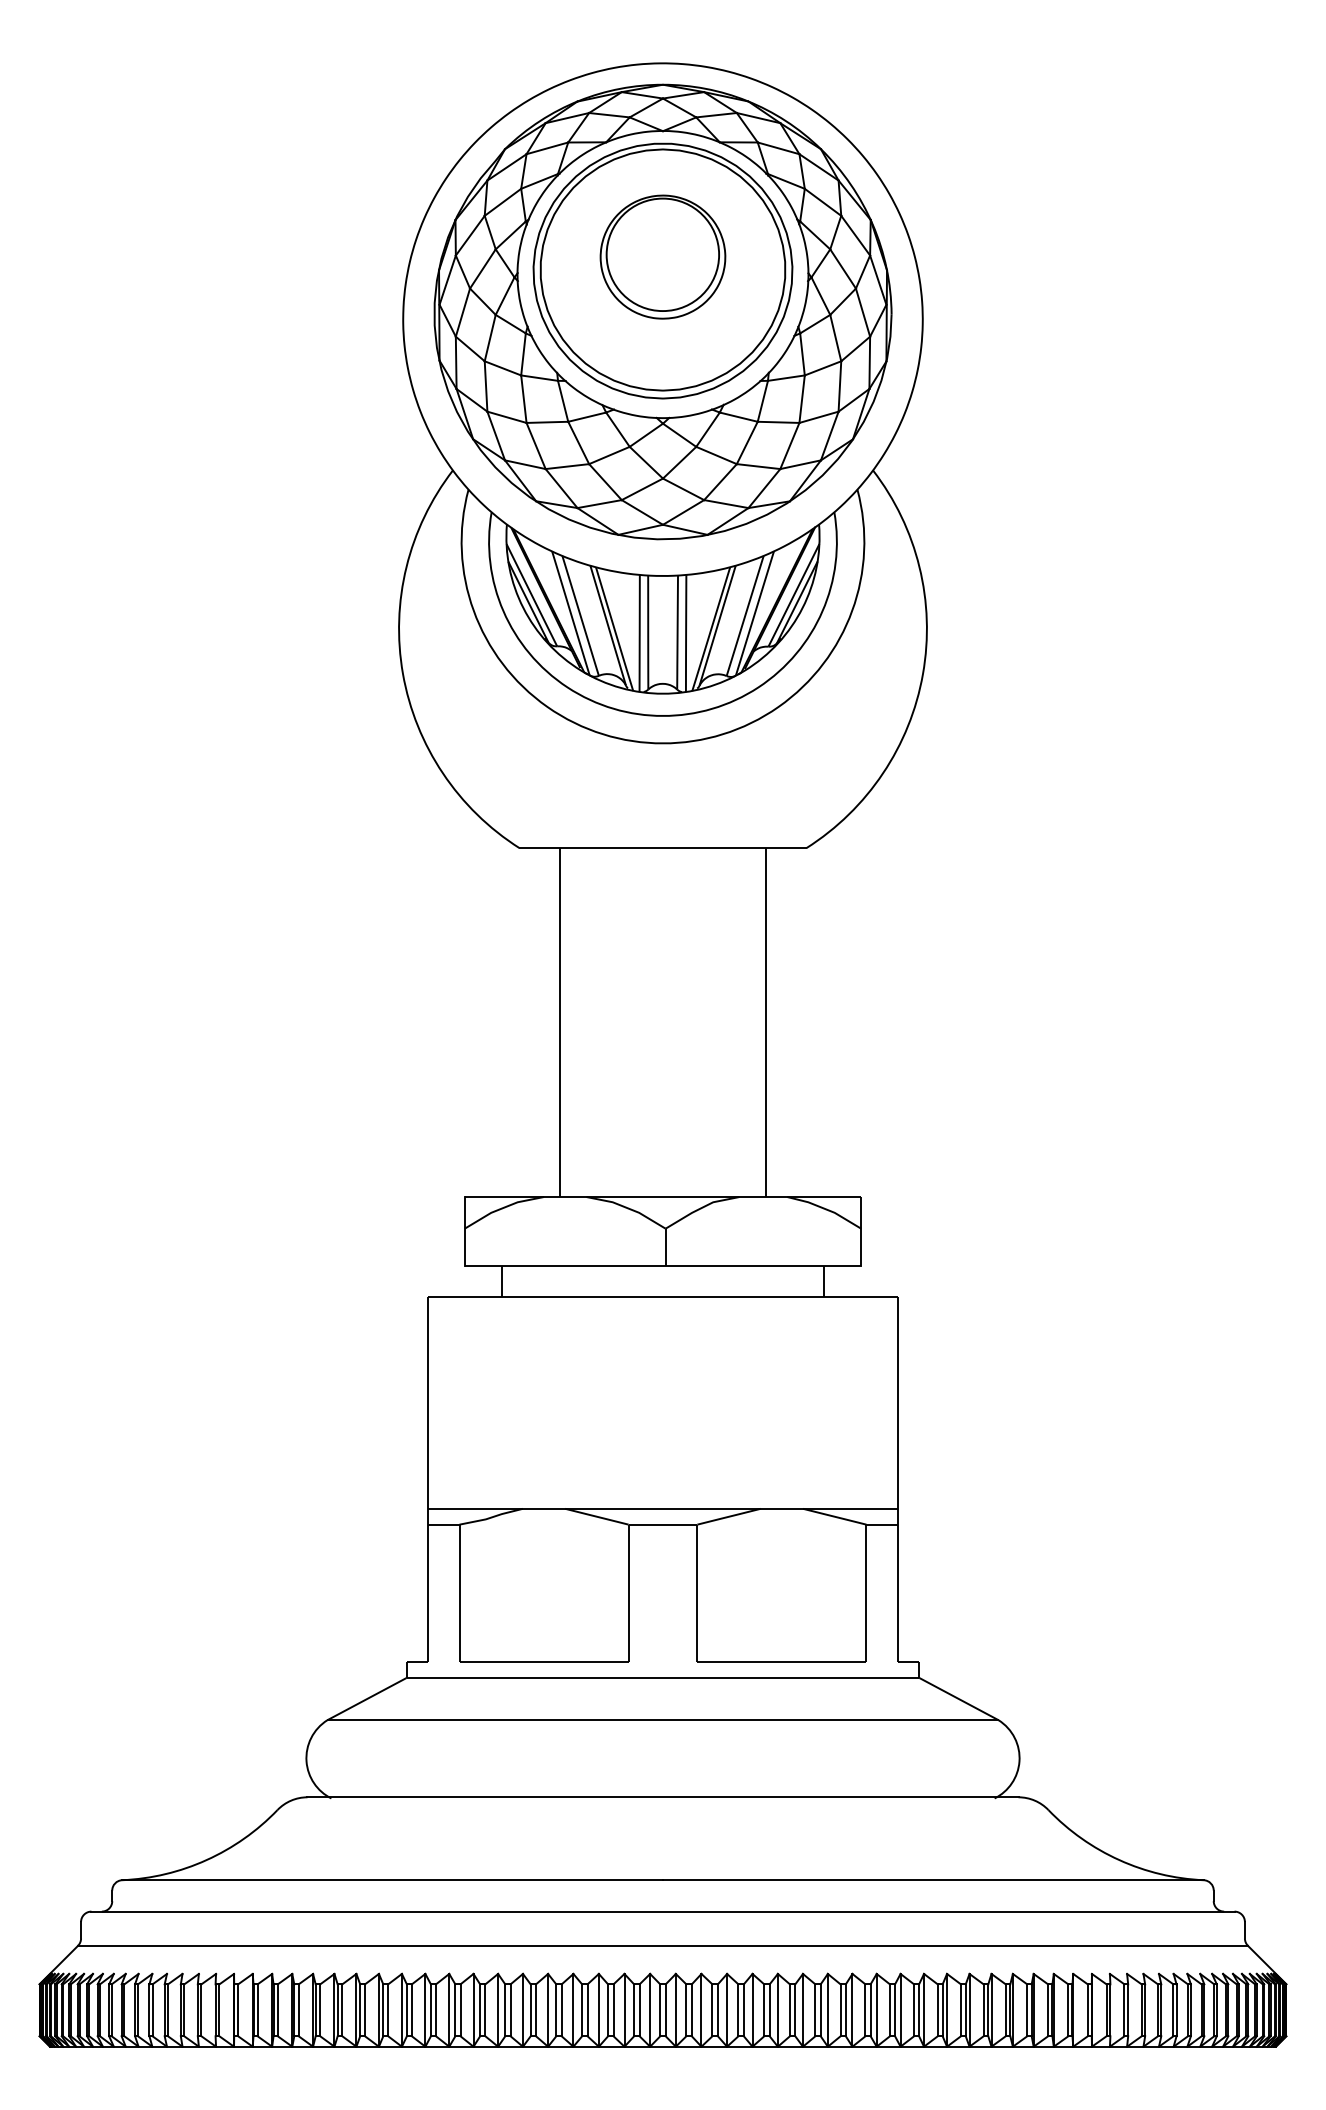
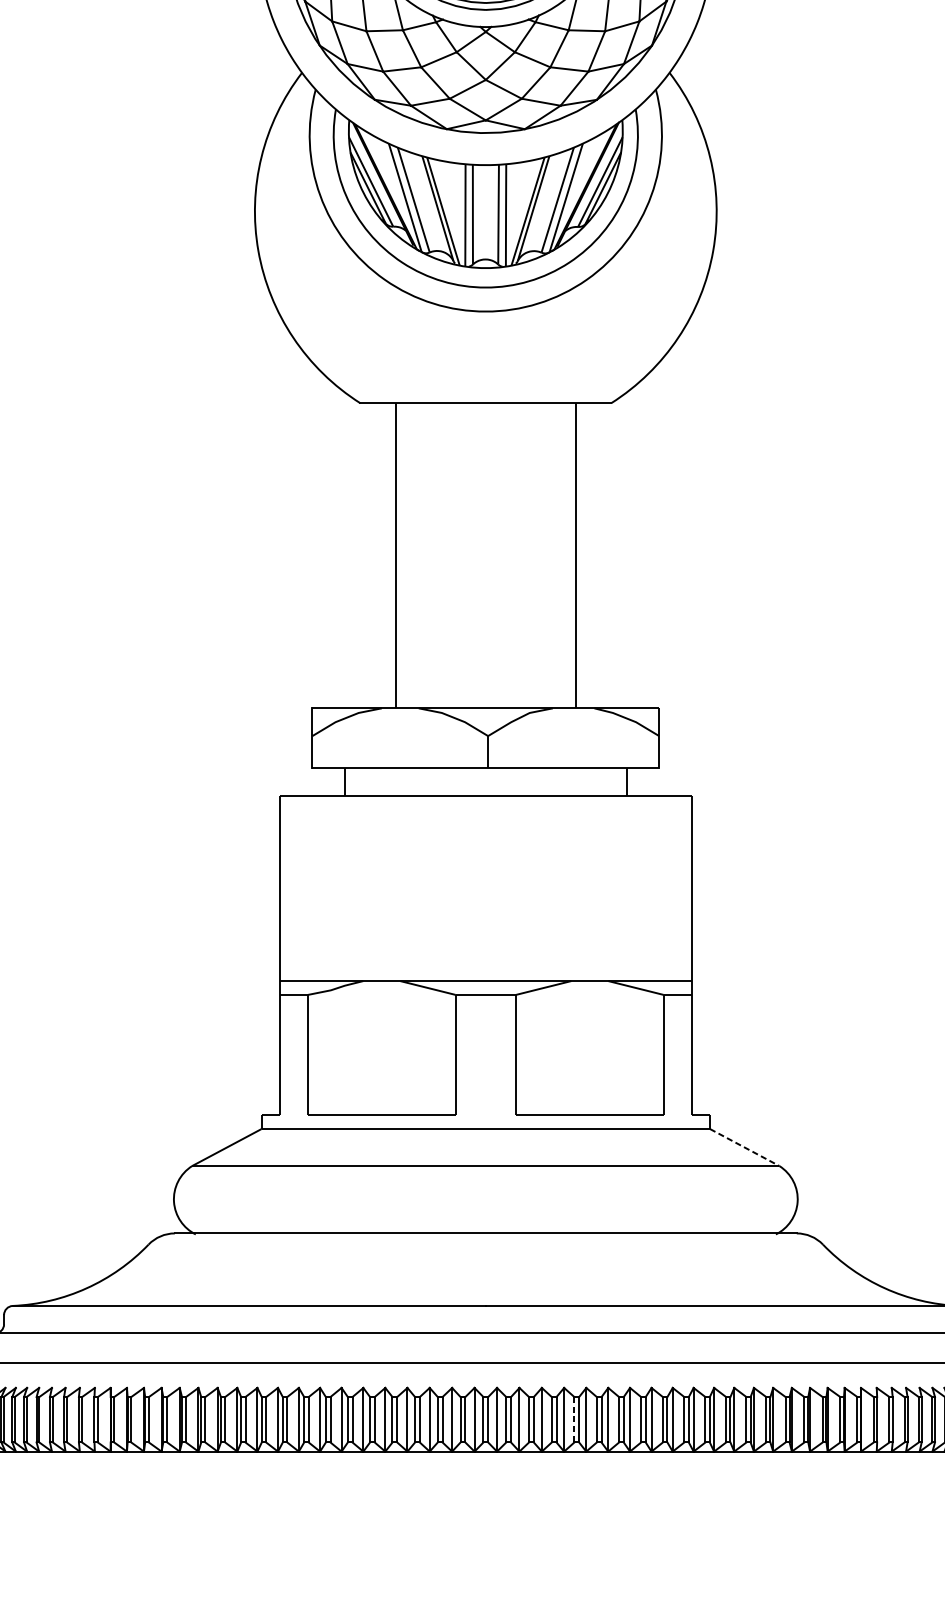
line: (958, 1699) -> (744, 1147), solid -> dashed
line: (764, 2010) -> (574, 1419), solid -> dashed

